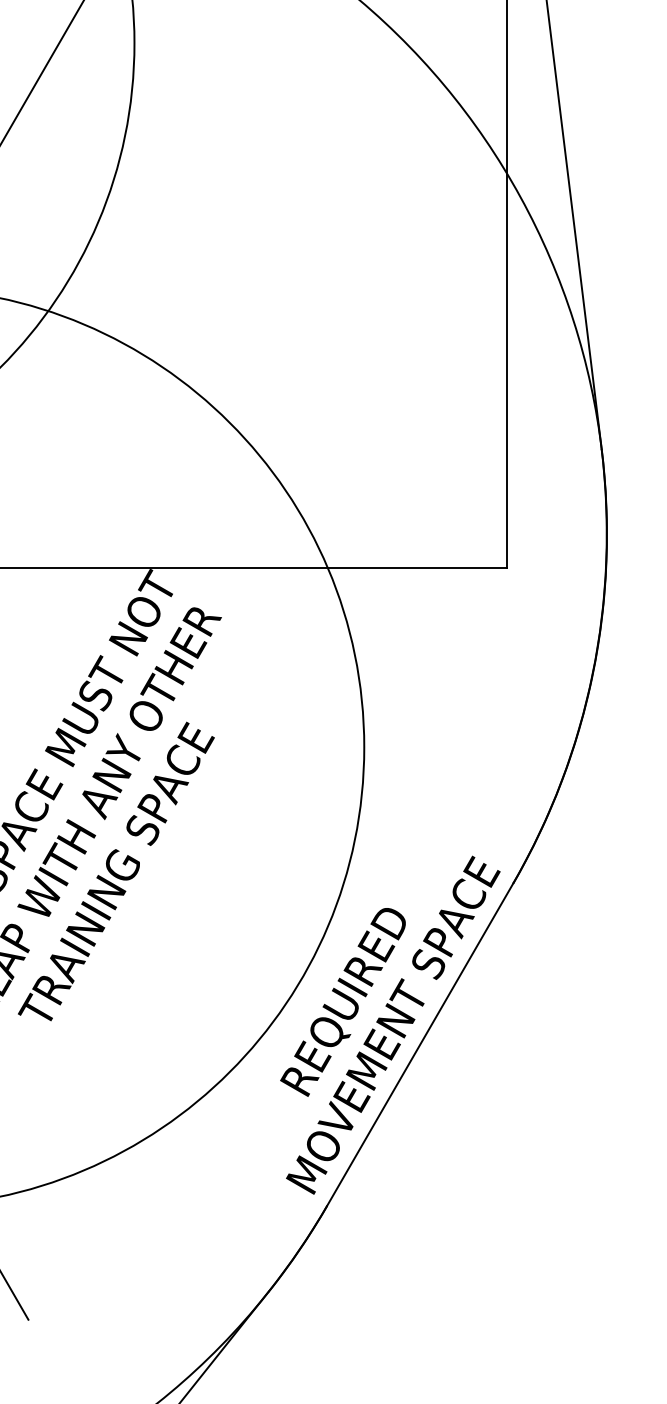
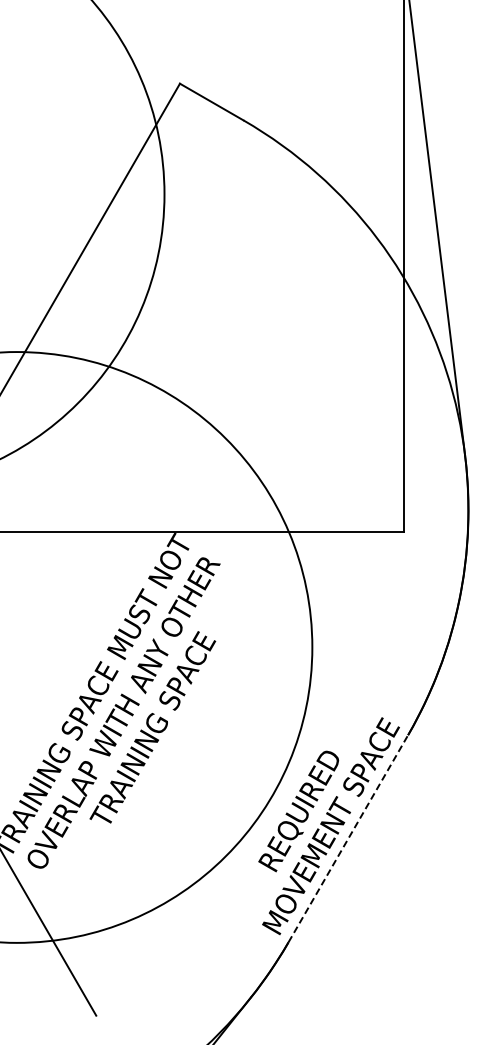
line: (420, 1044) -> (348, 838), solid -> dashed

